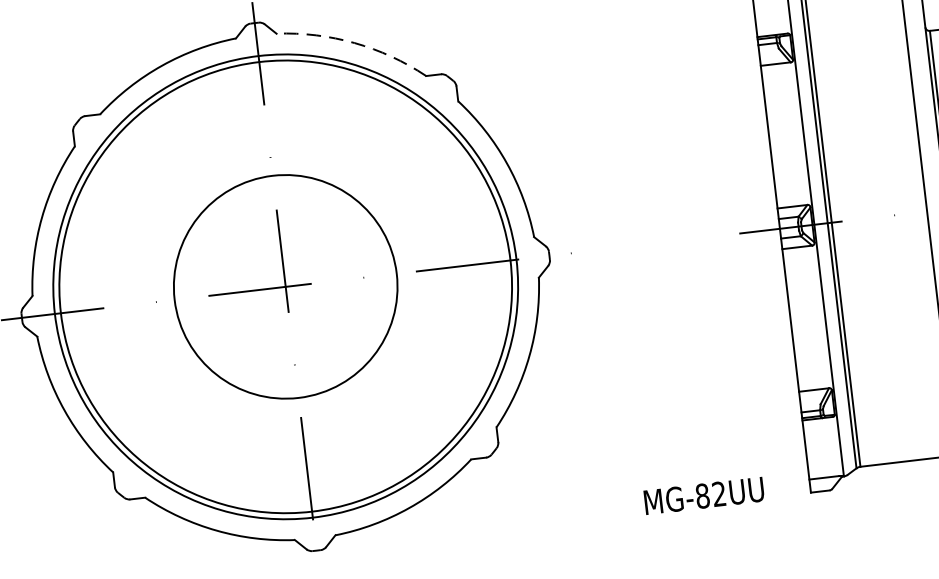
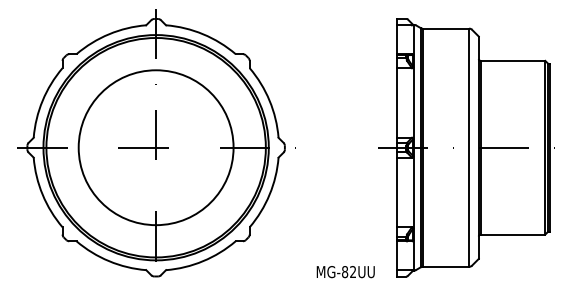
arc: (355, 43) -> (203, 34), dashed -> solid
circle: (284, 286) -> (155, 147), size x1.43

